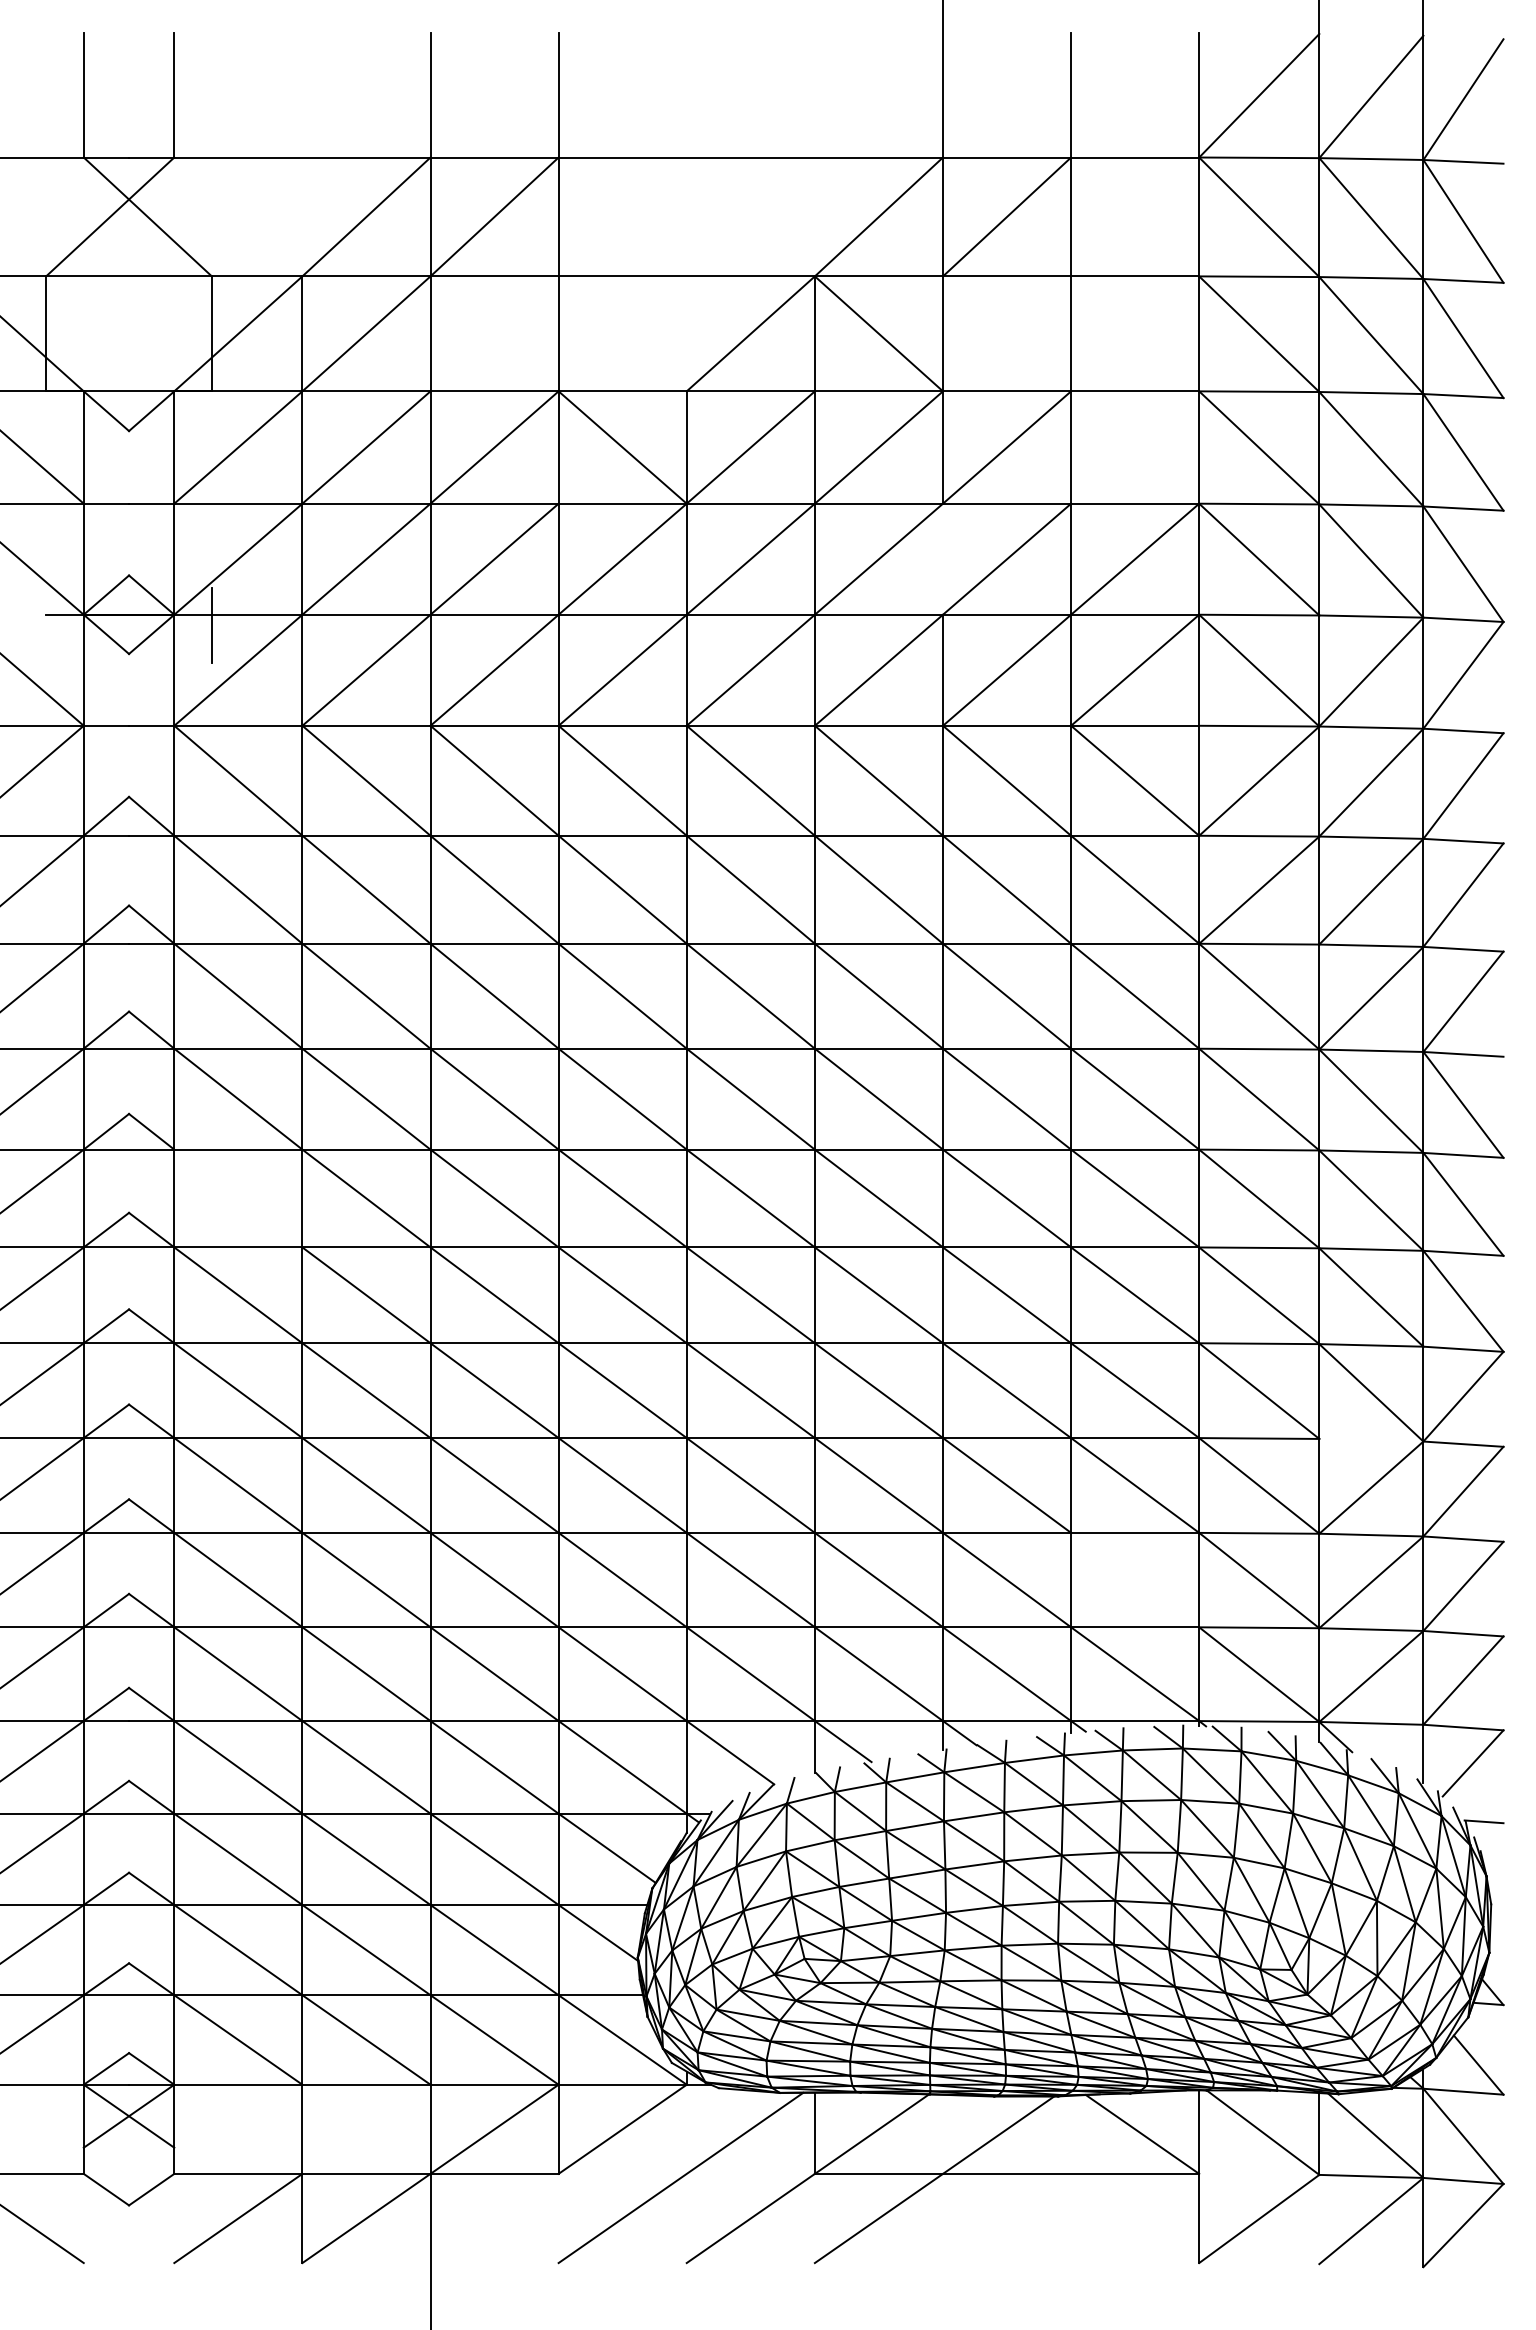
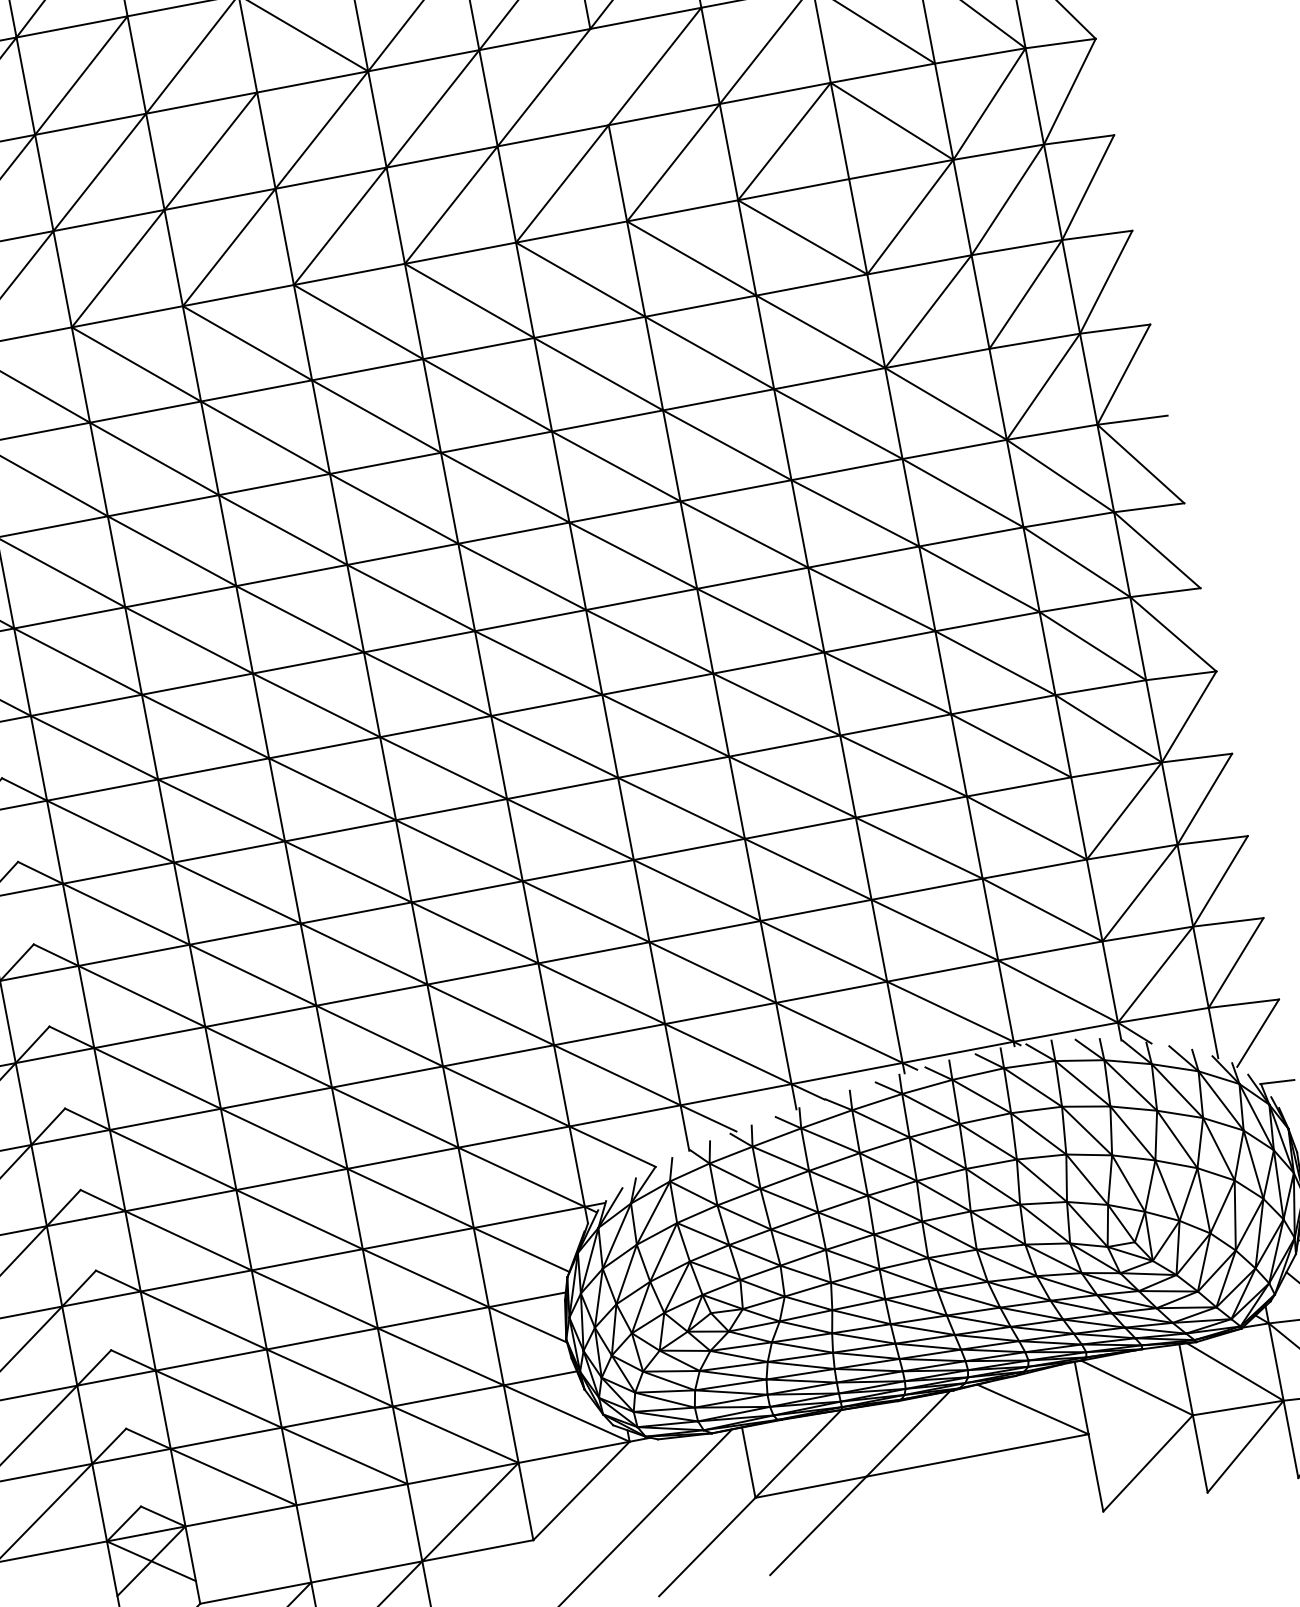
line: (238, 1198) -> (94, 747), added
line: (1371, 1439) -> (1116, 769), added
line: (1135, 1579) -> (935, 929), added
line: (1319, 2219) -> (1200, 1453), added

